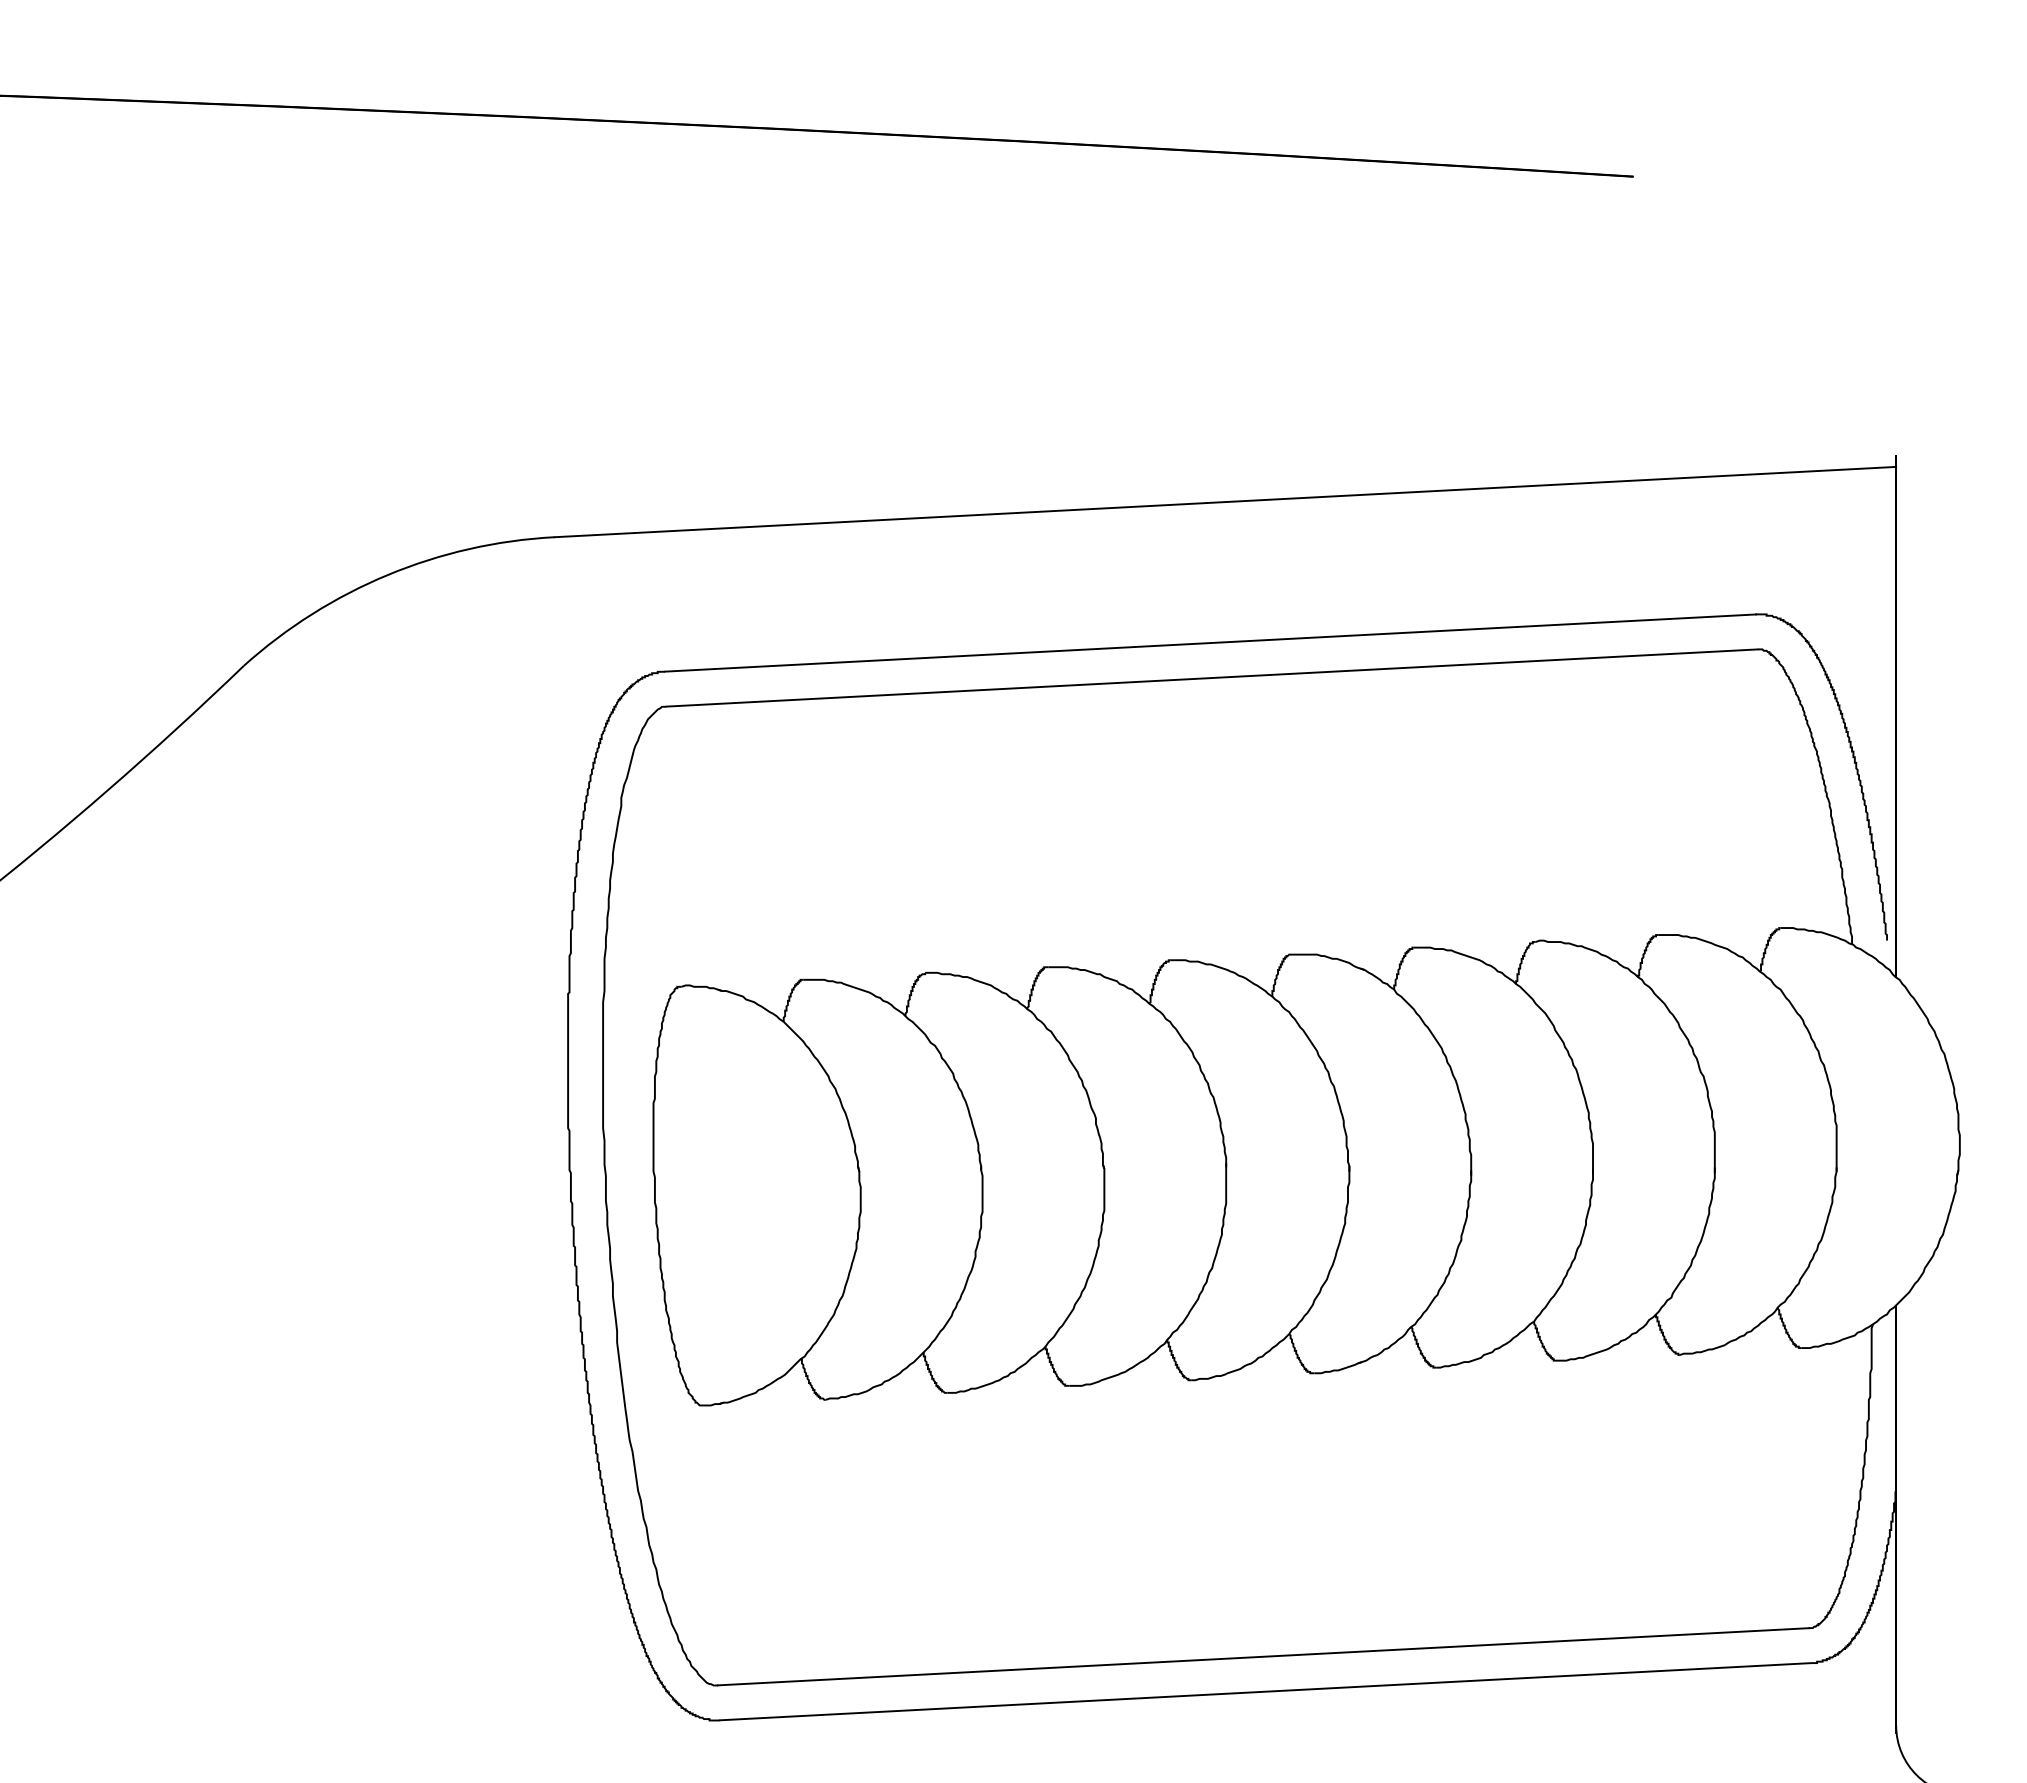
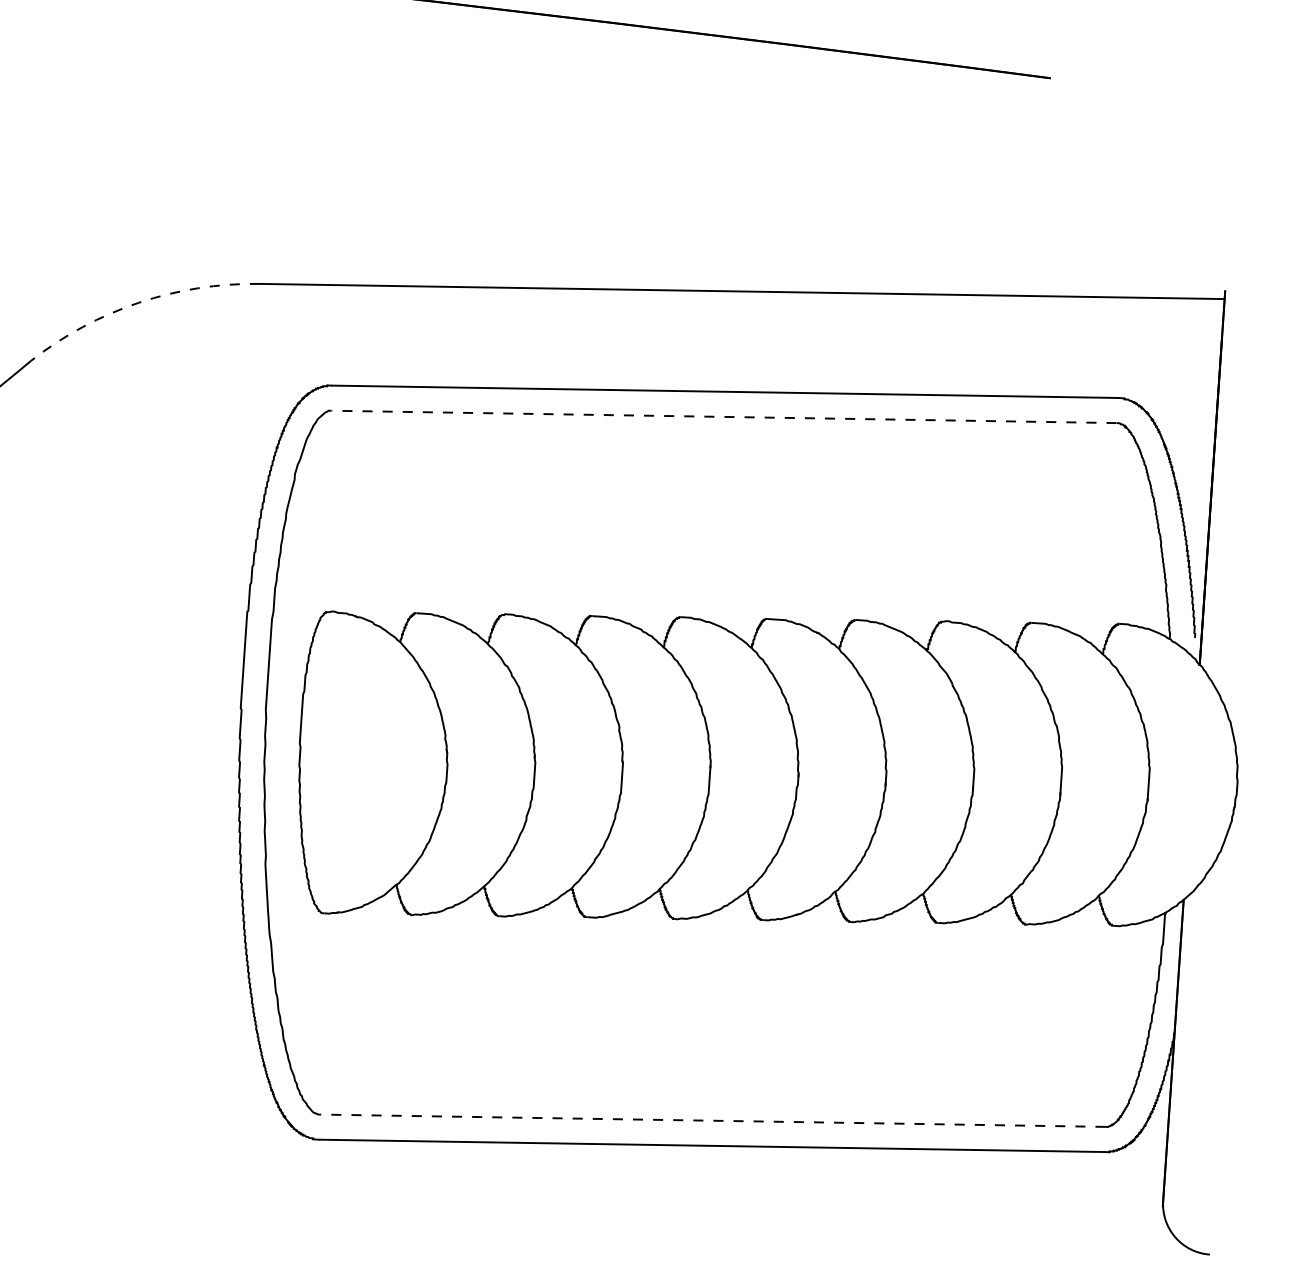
arc: (388, 574) -> (139, 302), solid -> dashed
line: (1211, 678) -> (723, 417), solid -> dashed
line: (1263, 1656) -> (713, 1120), solid -> dashed

